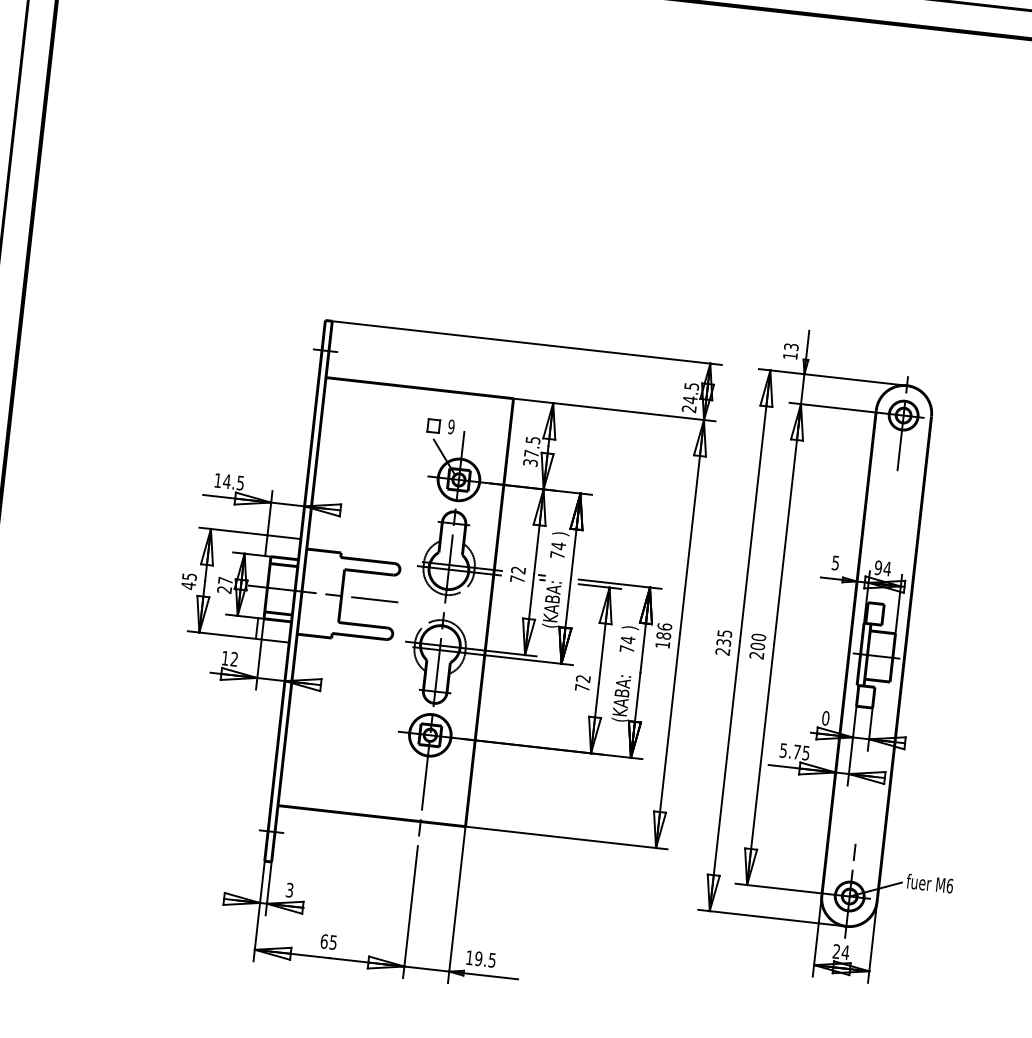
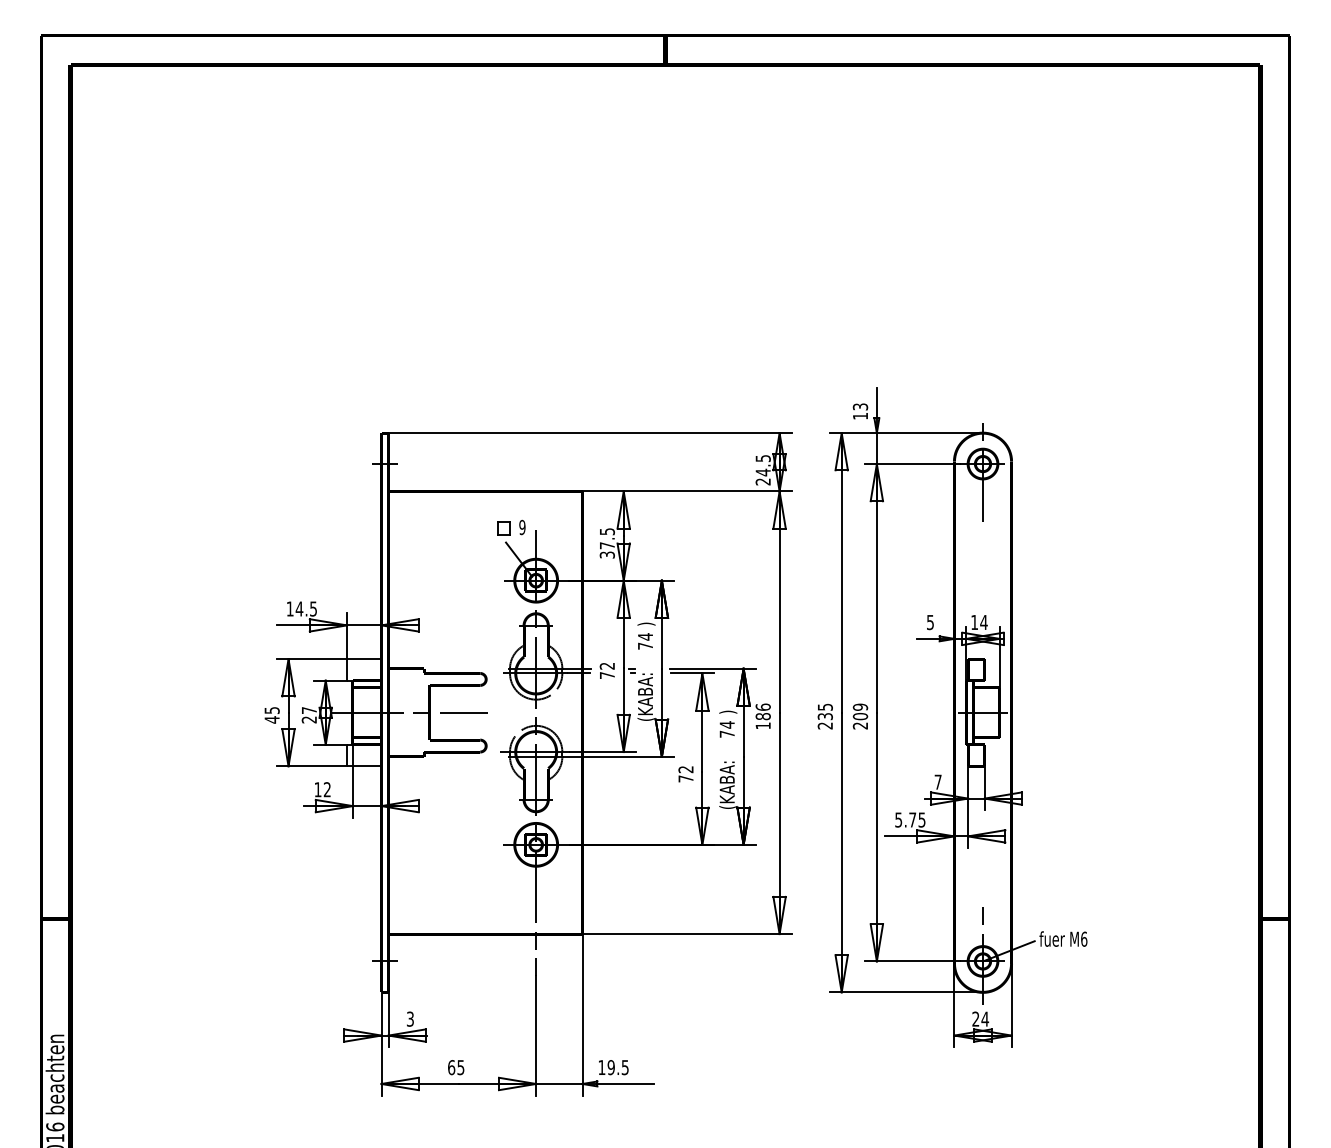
text: (878, 567) -> (974, 622), 94 -> 14
text: (758, 636) -> (860, 706), 200 -> 209
text: (825, 717) -> (937, 781), 0 -> 7

